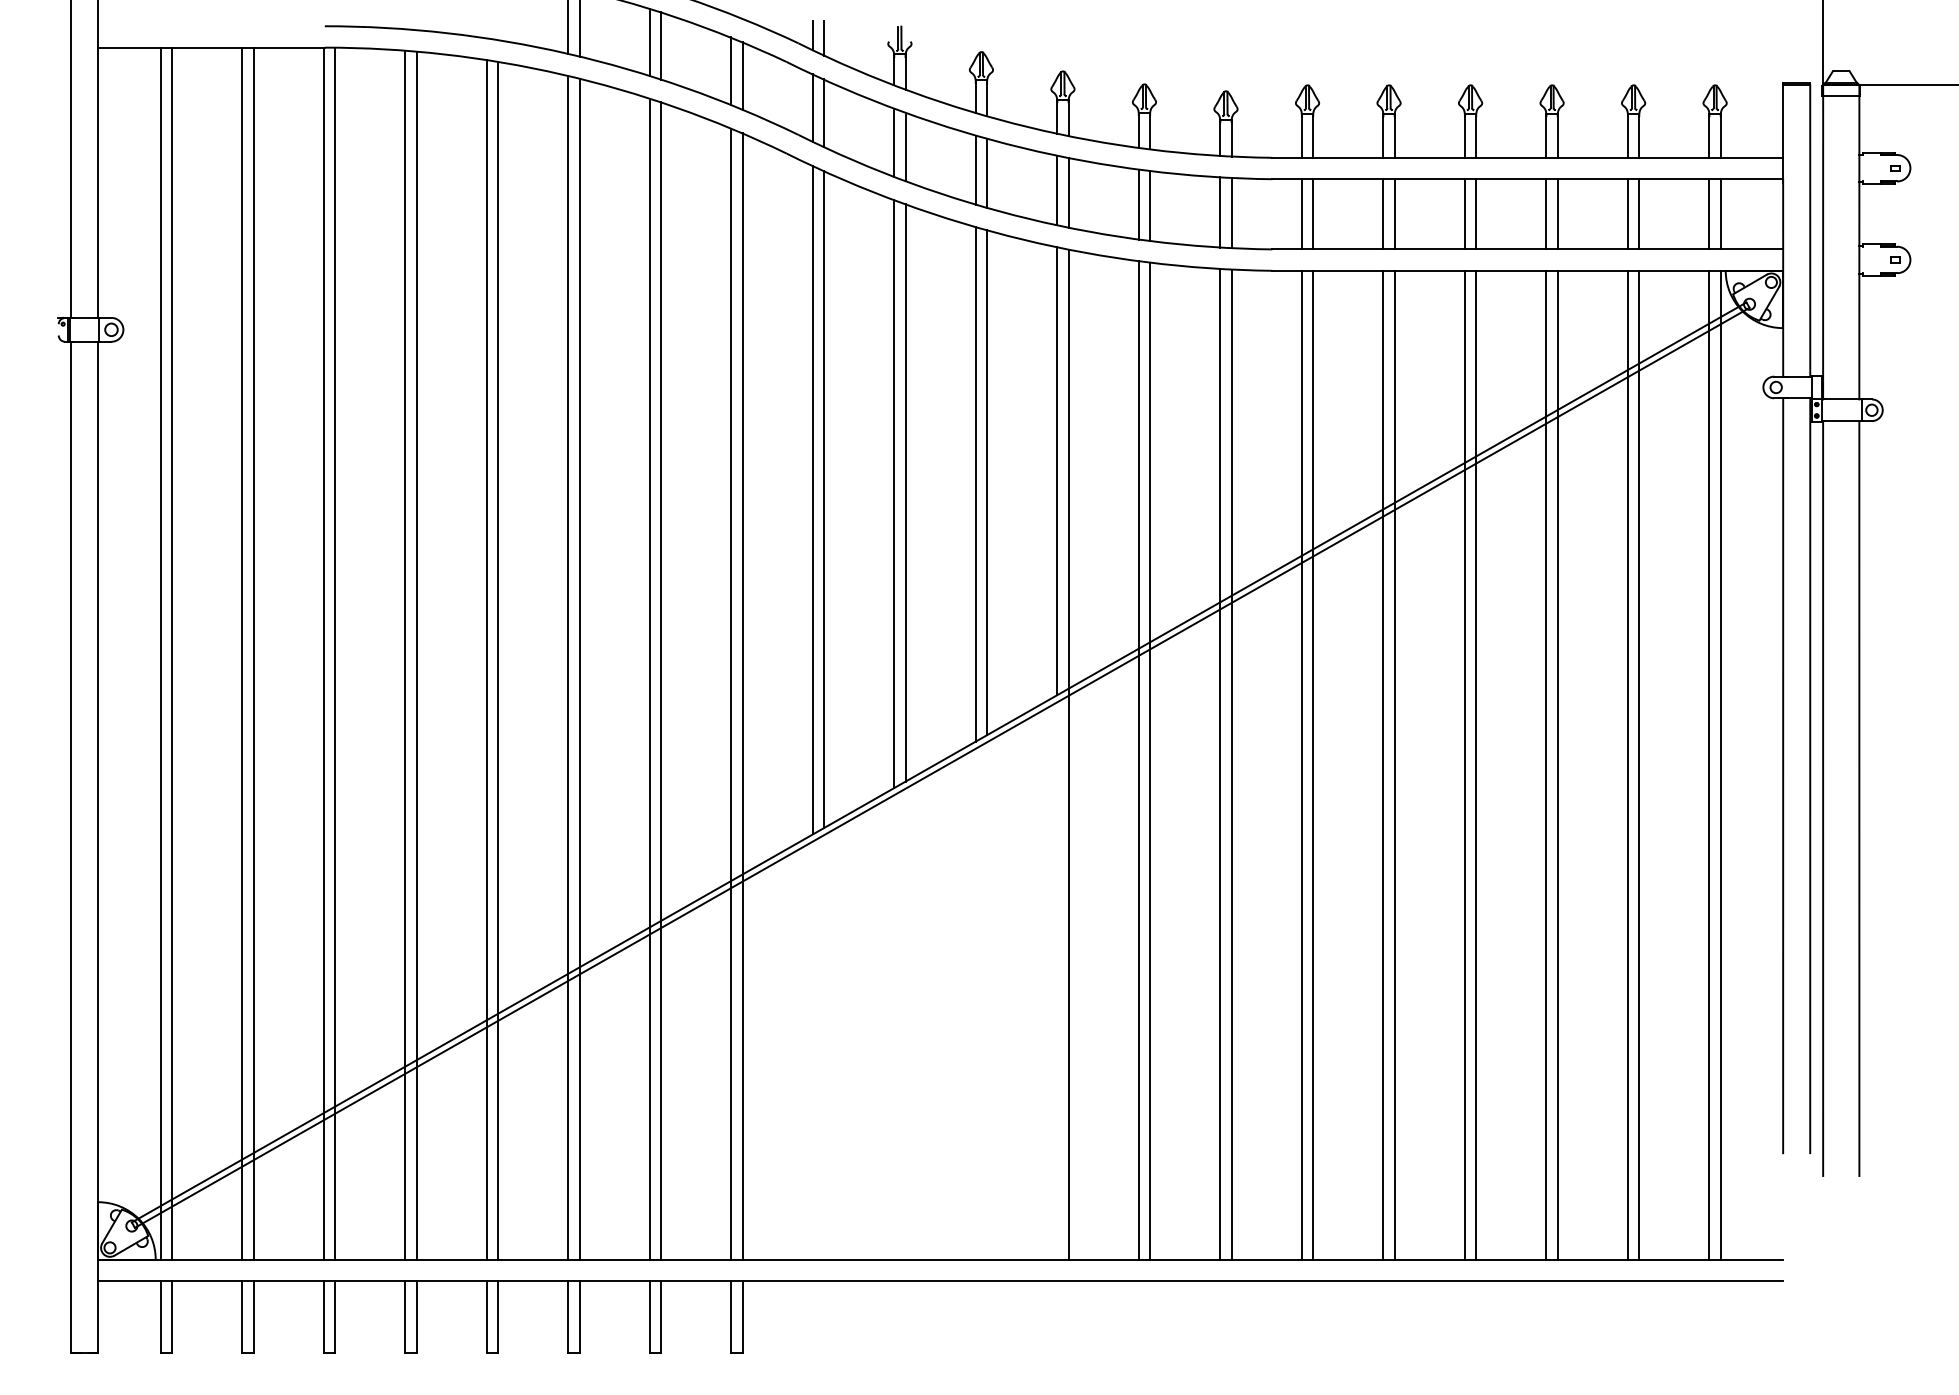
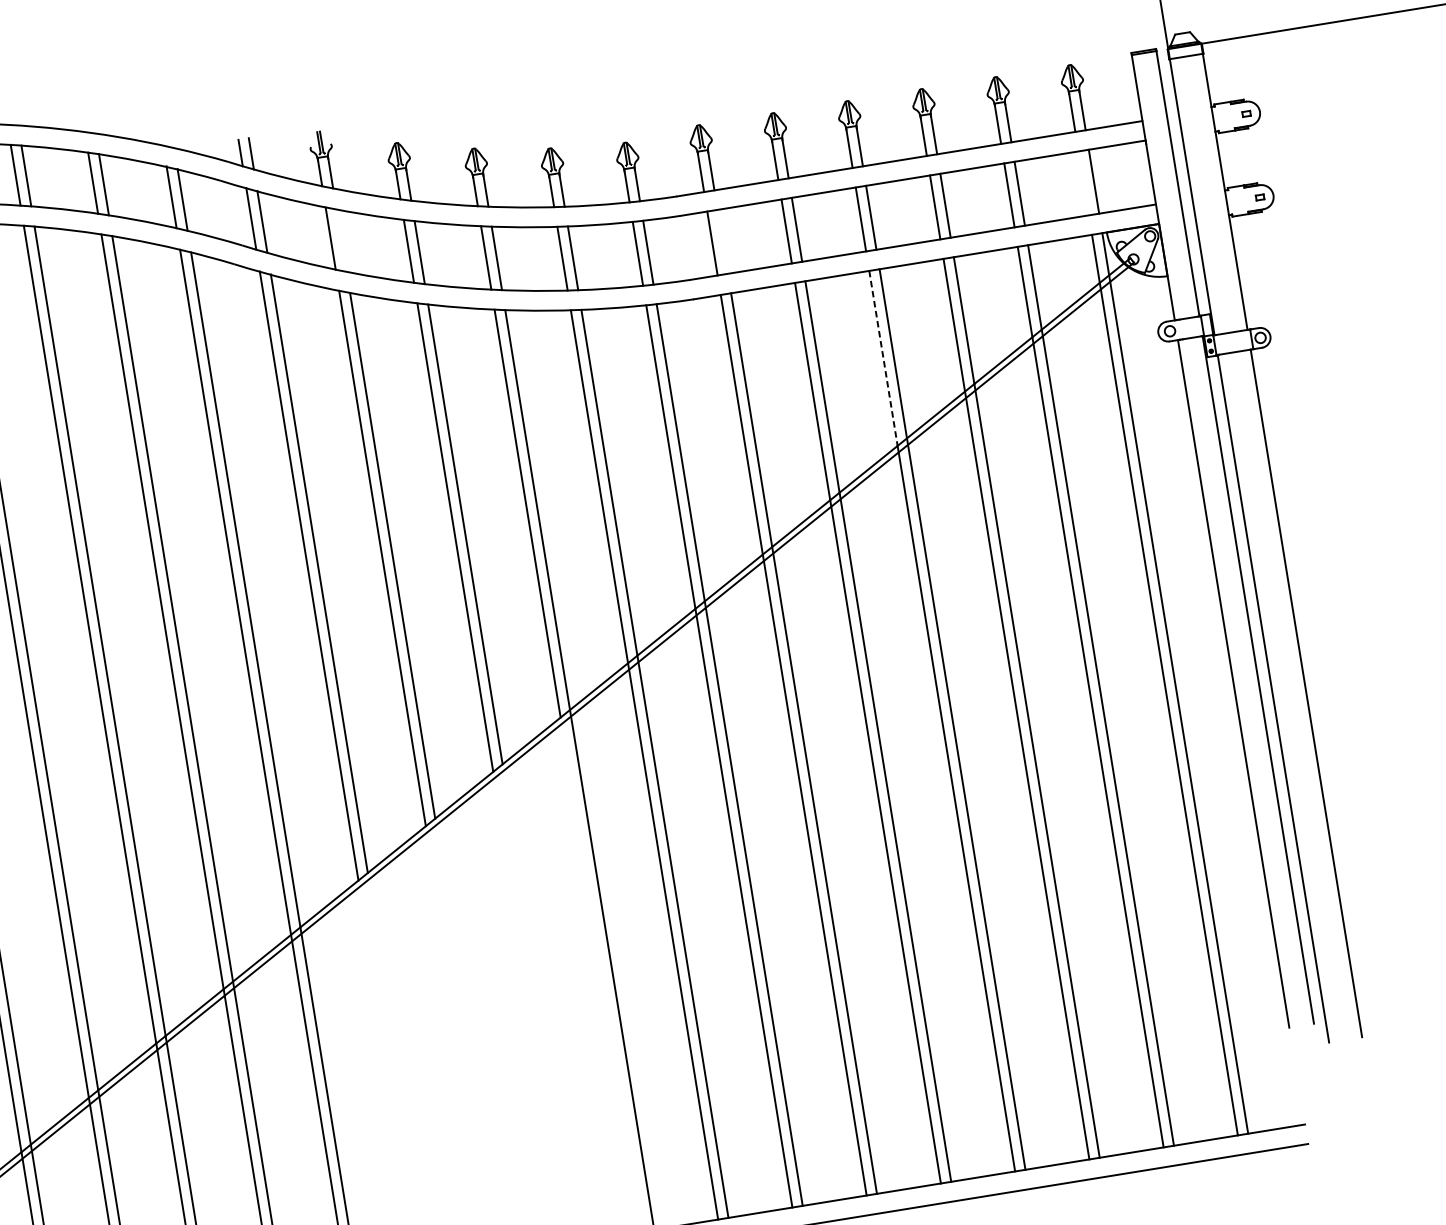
line: (905, 146) -> (341, 240), removed
line: (1313, 214) -> (723, 241), removed
line: (1709, 214) -> (1083, 183), removed
line: (1464, 367) -> (883, 359), solid -> dashed

